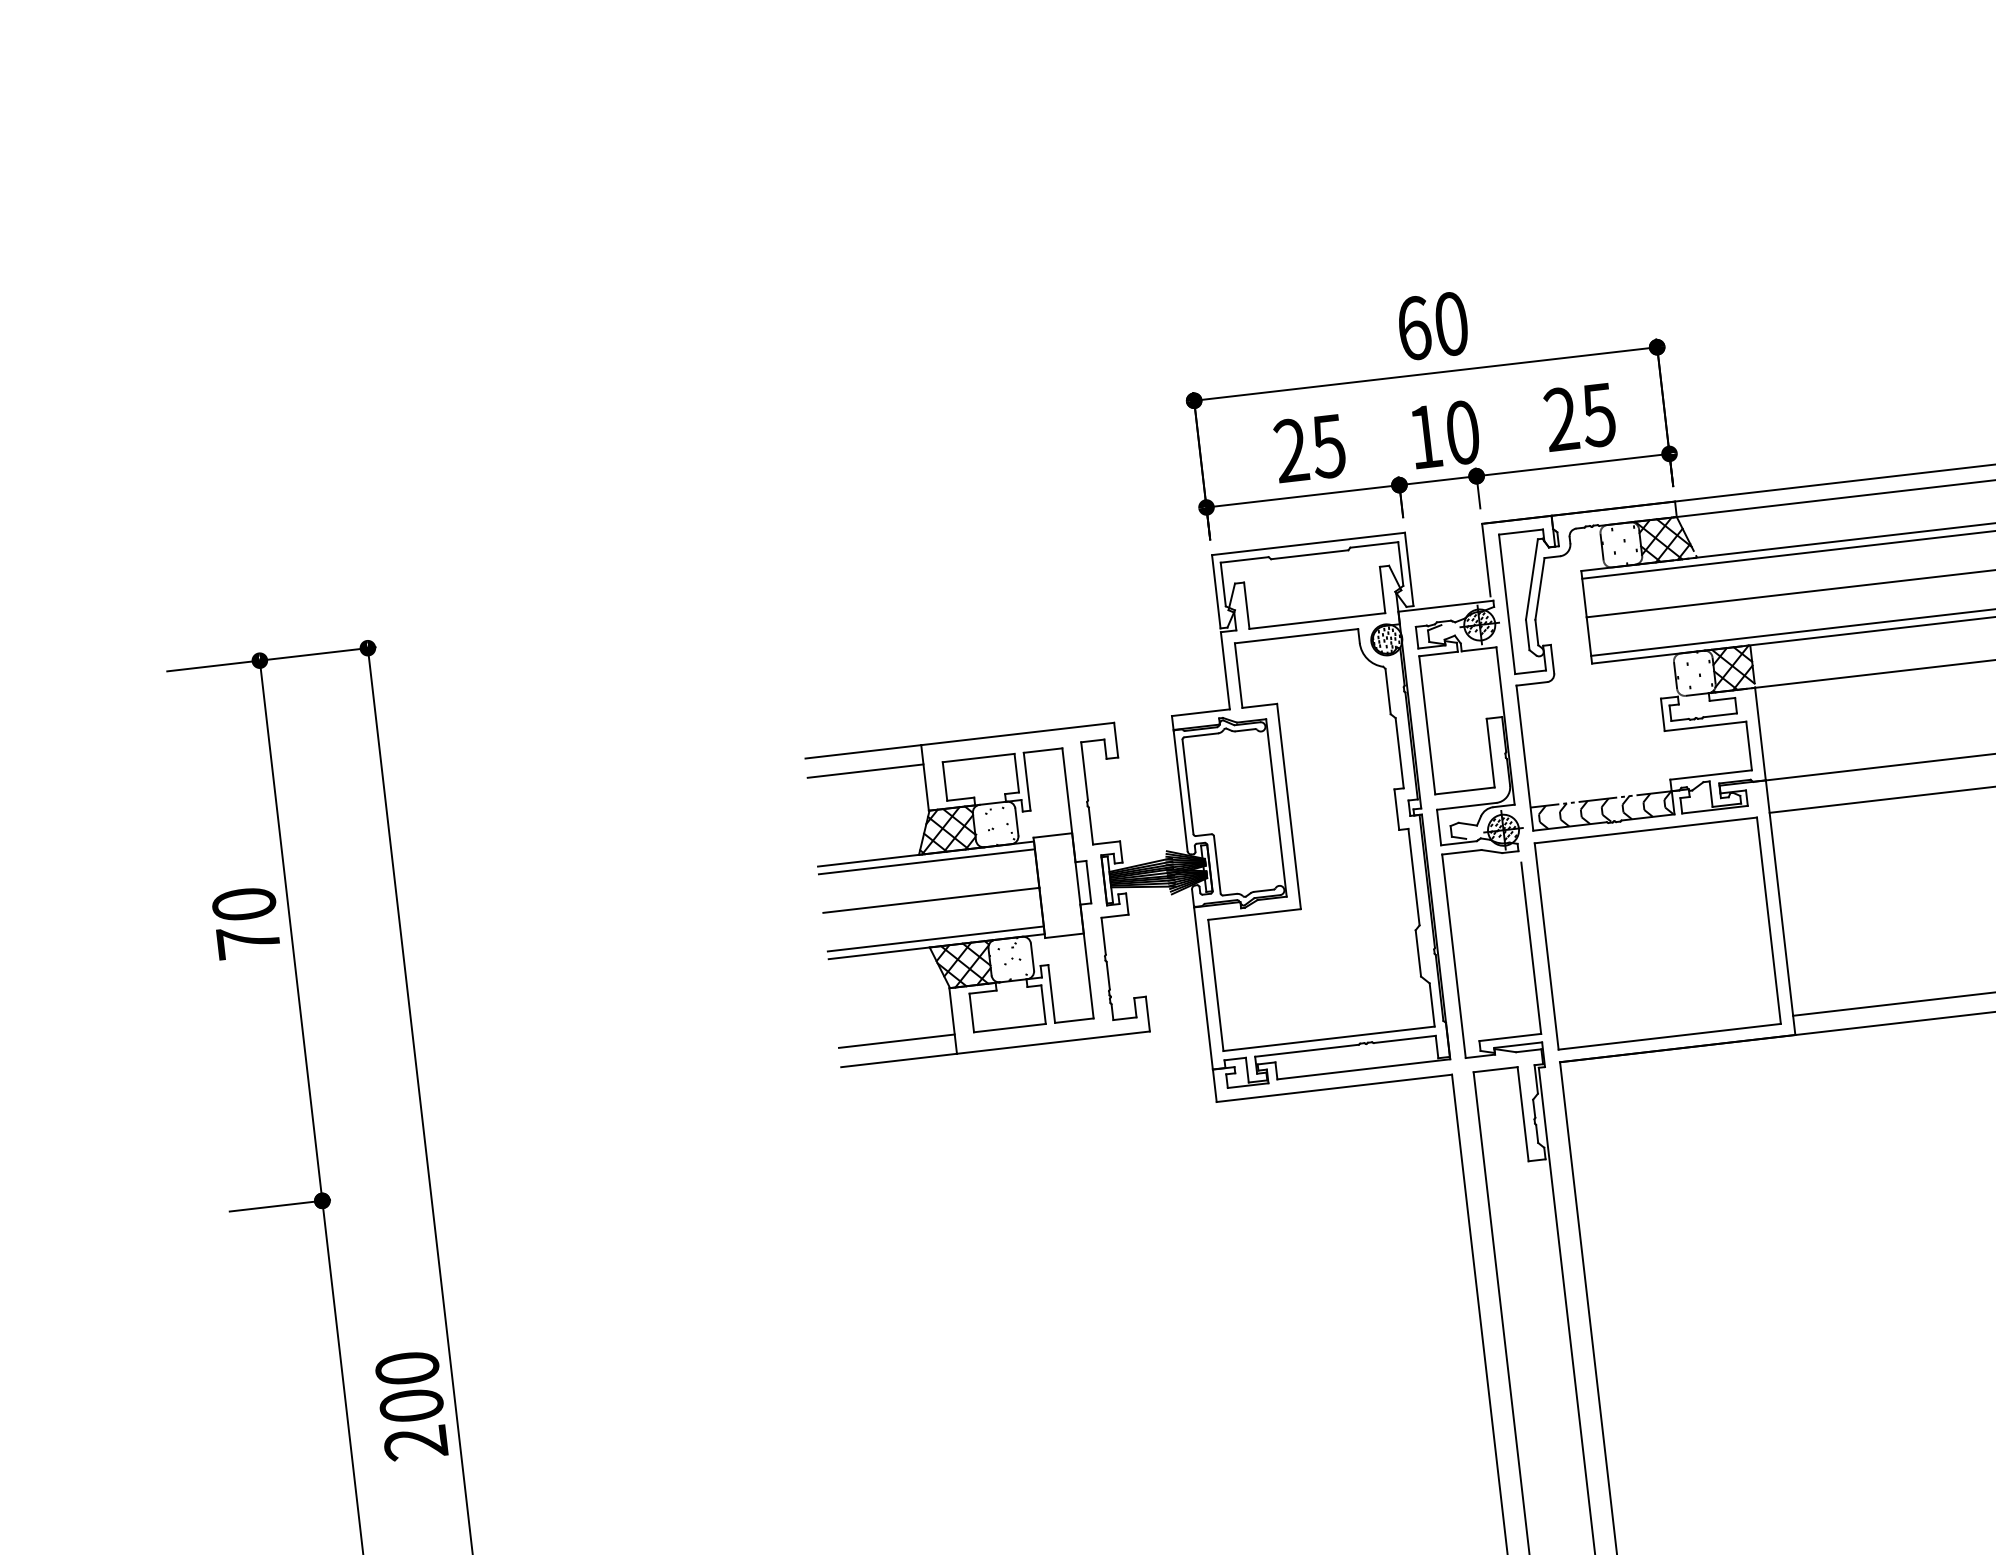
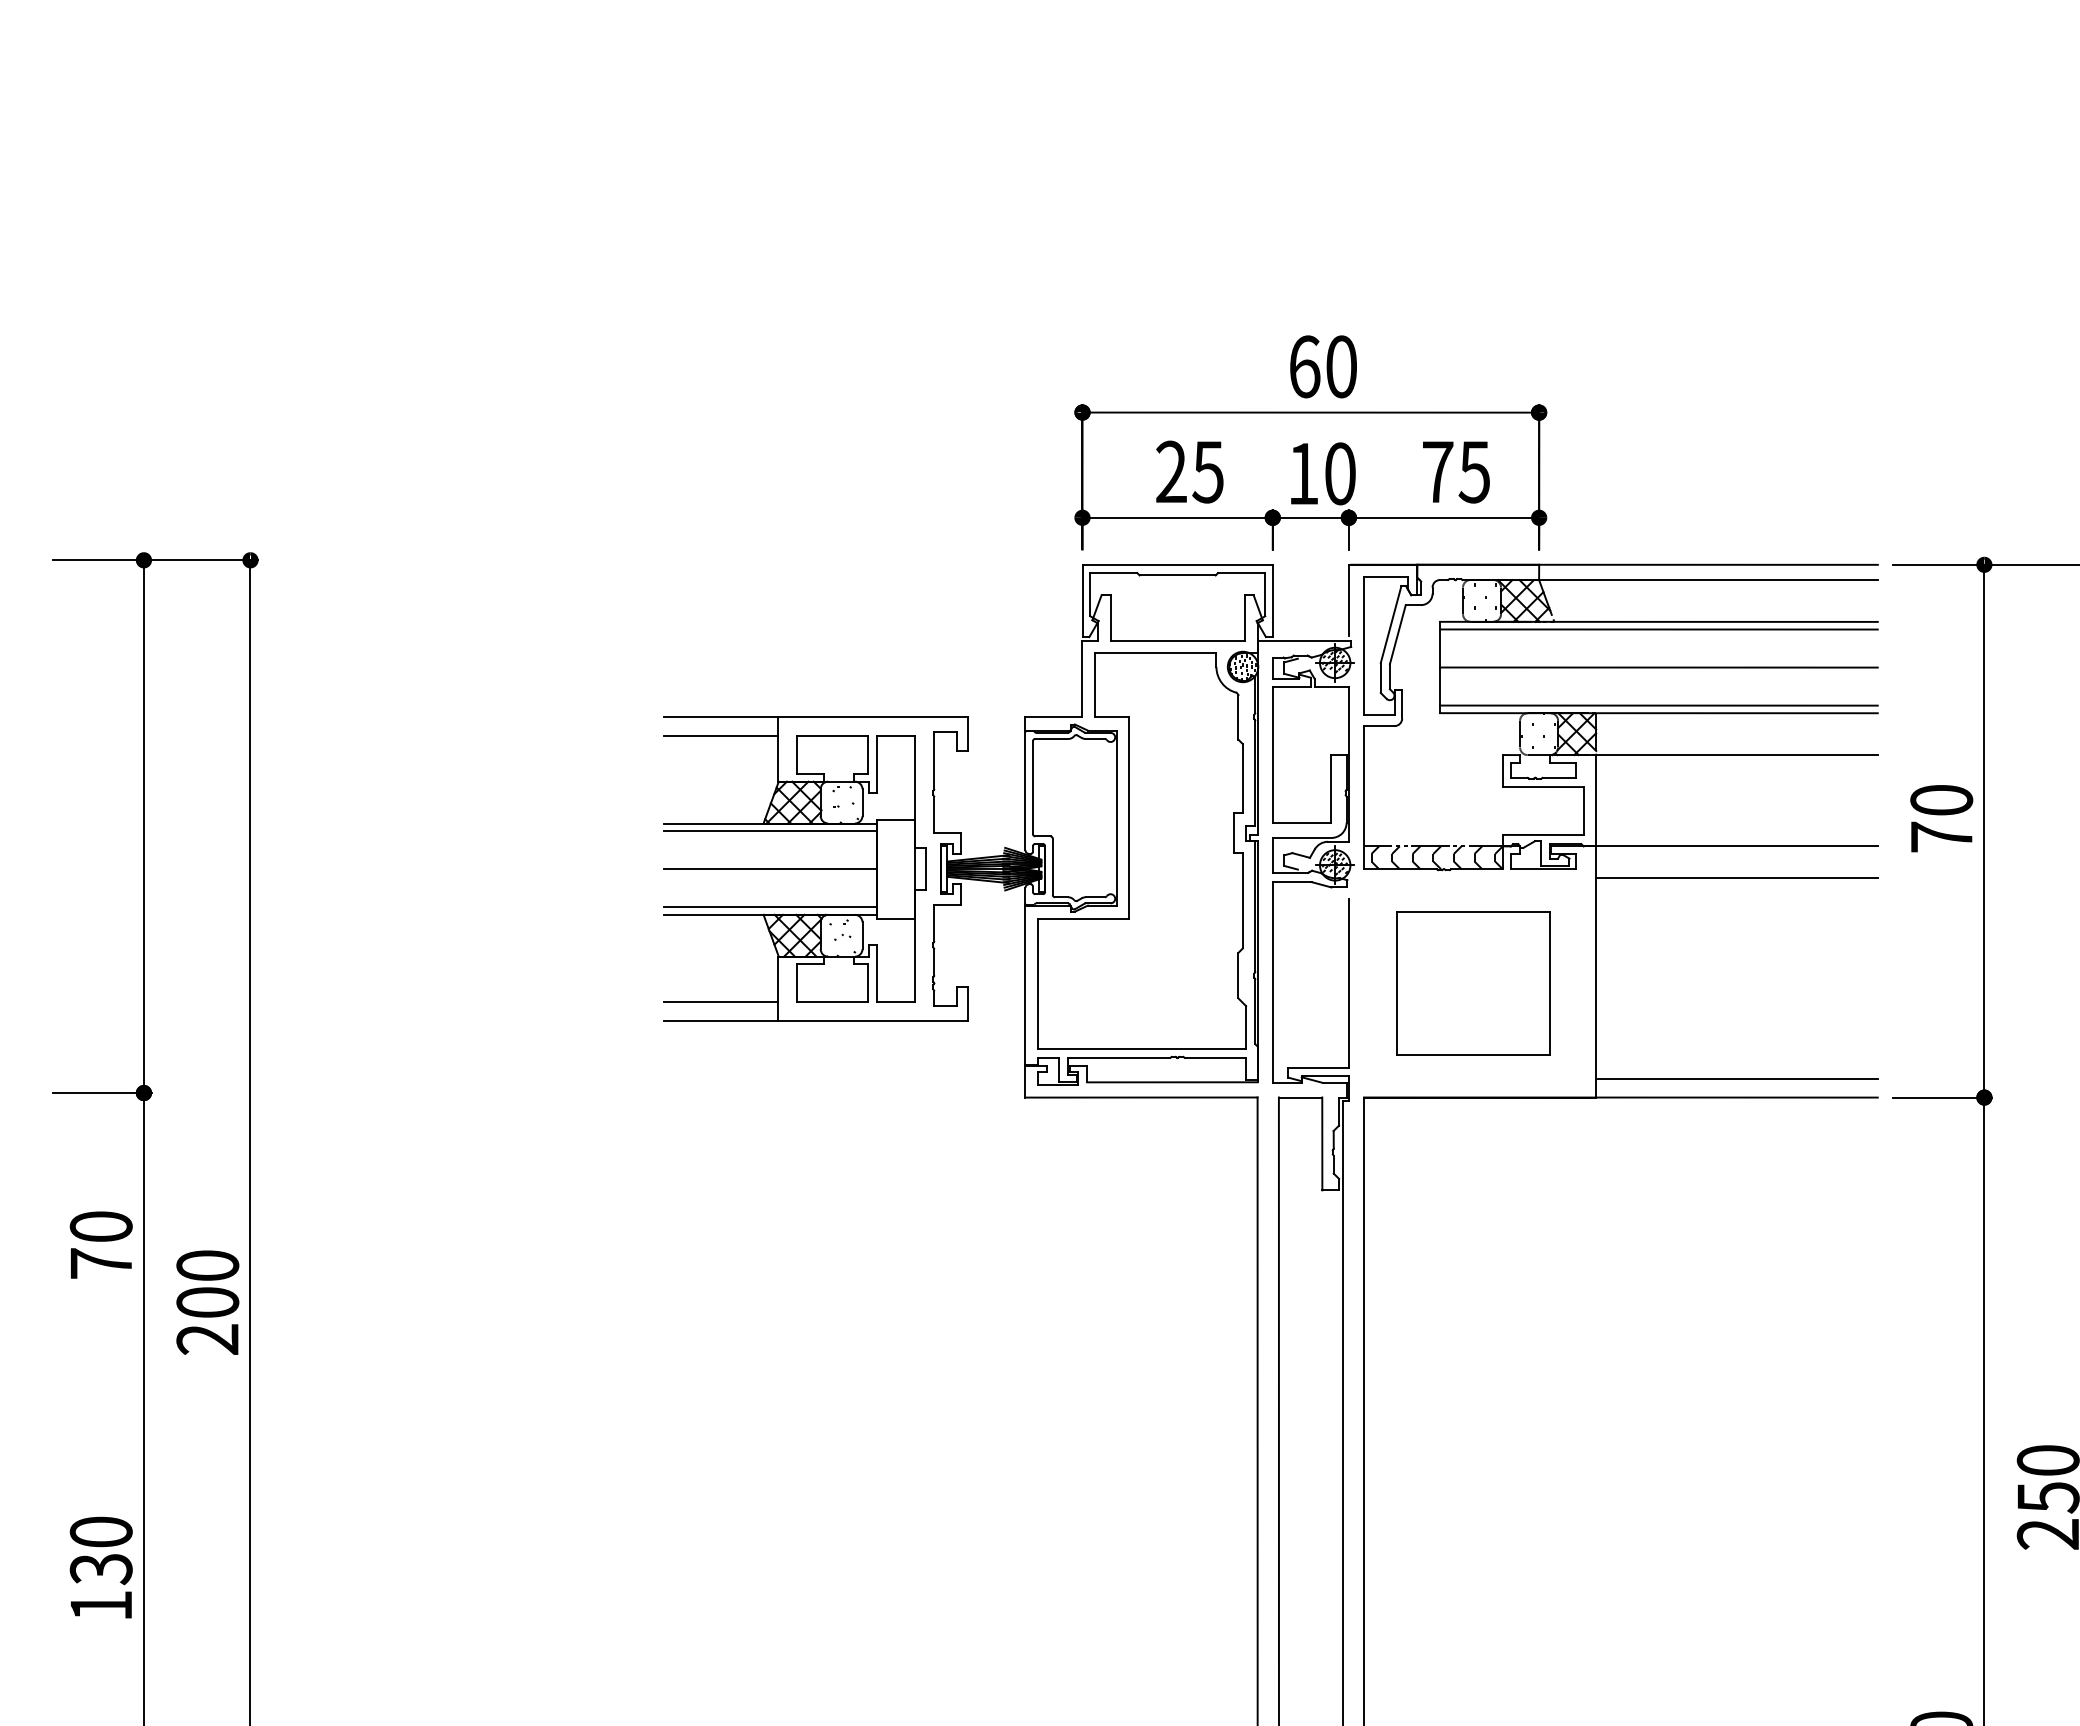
text: (1561, 418) -> (1437, 471), 25 -> 75
text: (245, 922) -> (100, 1244), moved
part: (1657, 933) -> (1473, 983), size x0.7

